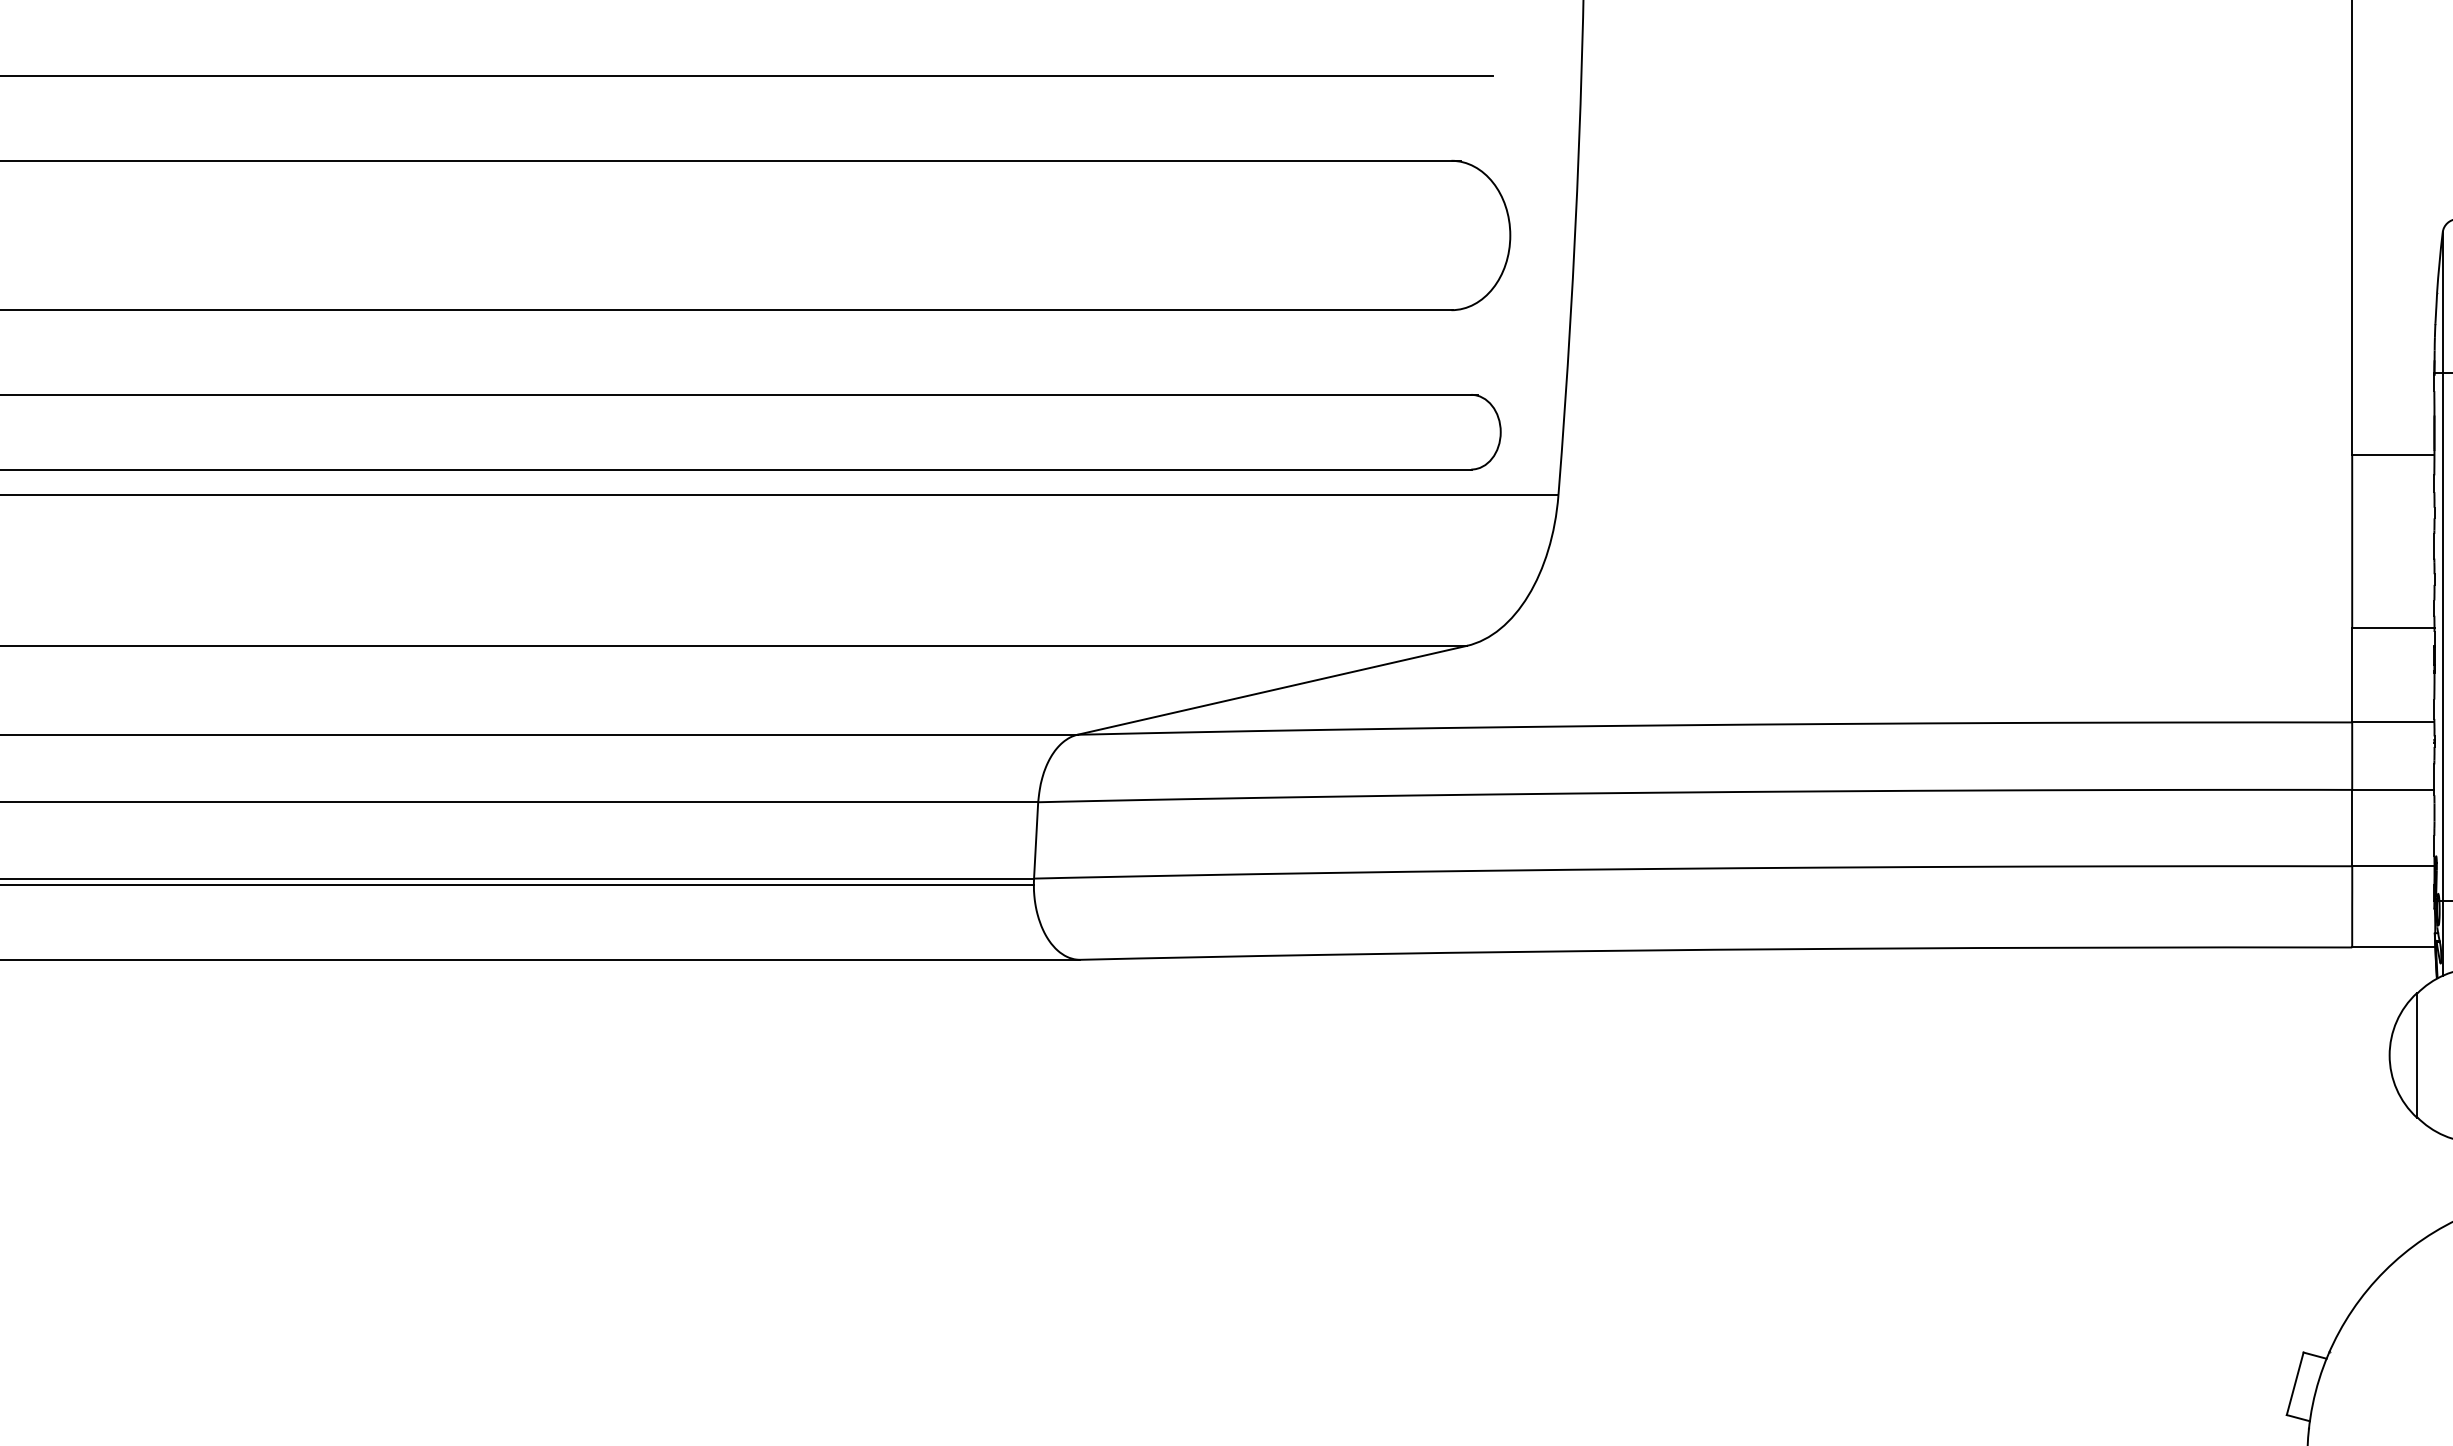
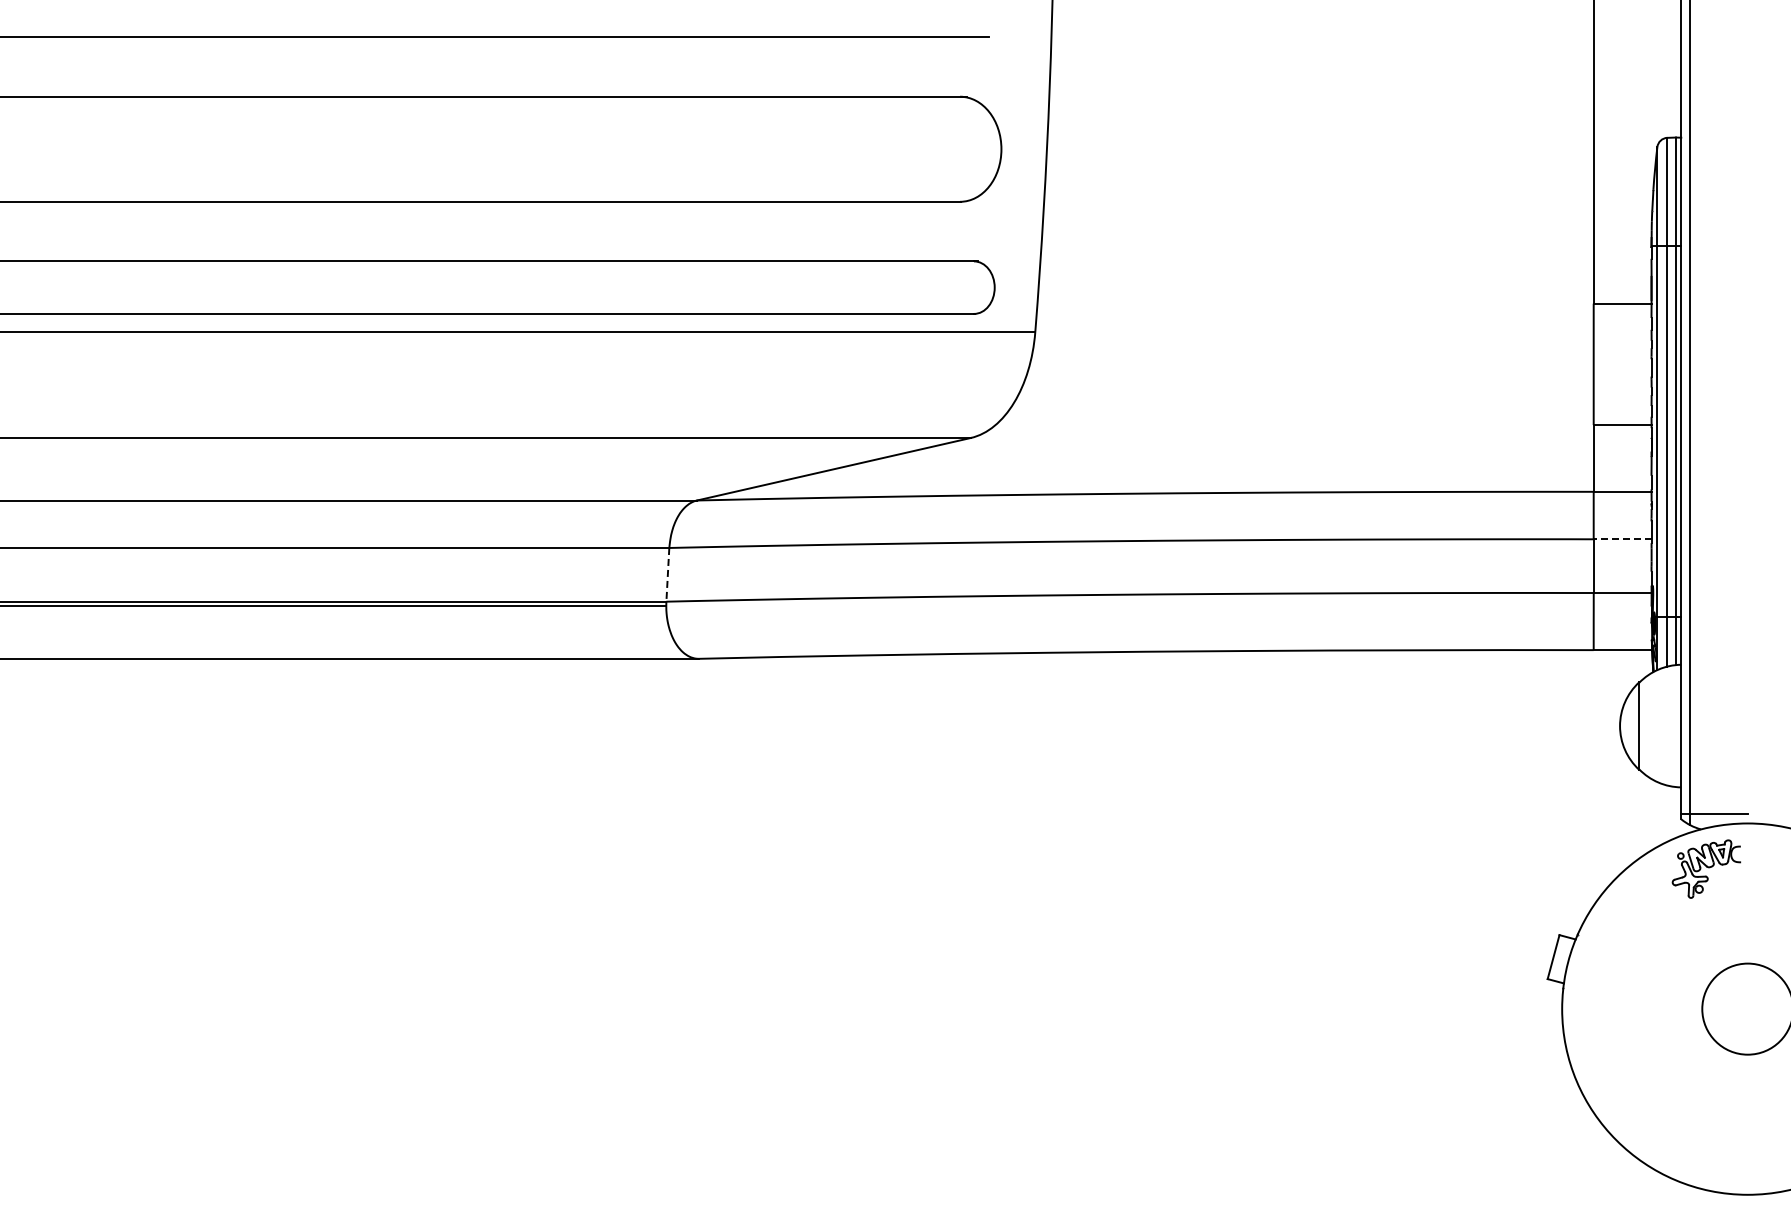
line: (2393, 790) -> (1622, 539), solid -> dashed
line: (1035, 839) -> (667, 574), solid -> dashed

